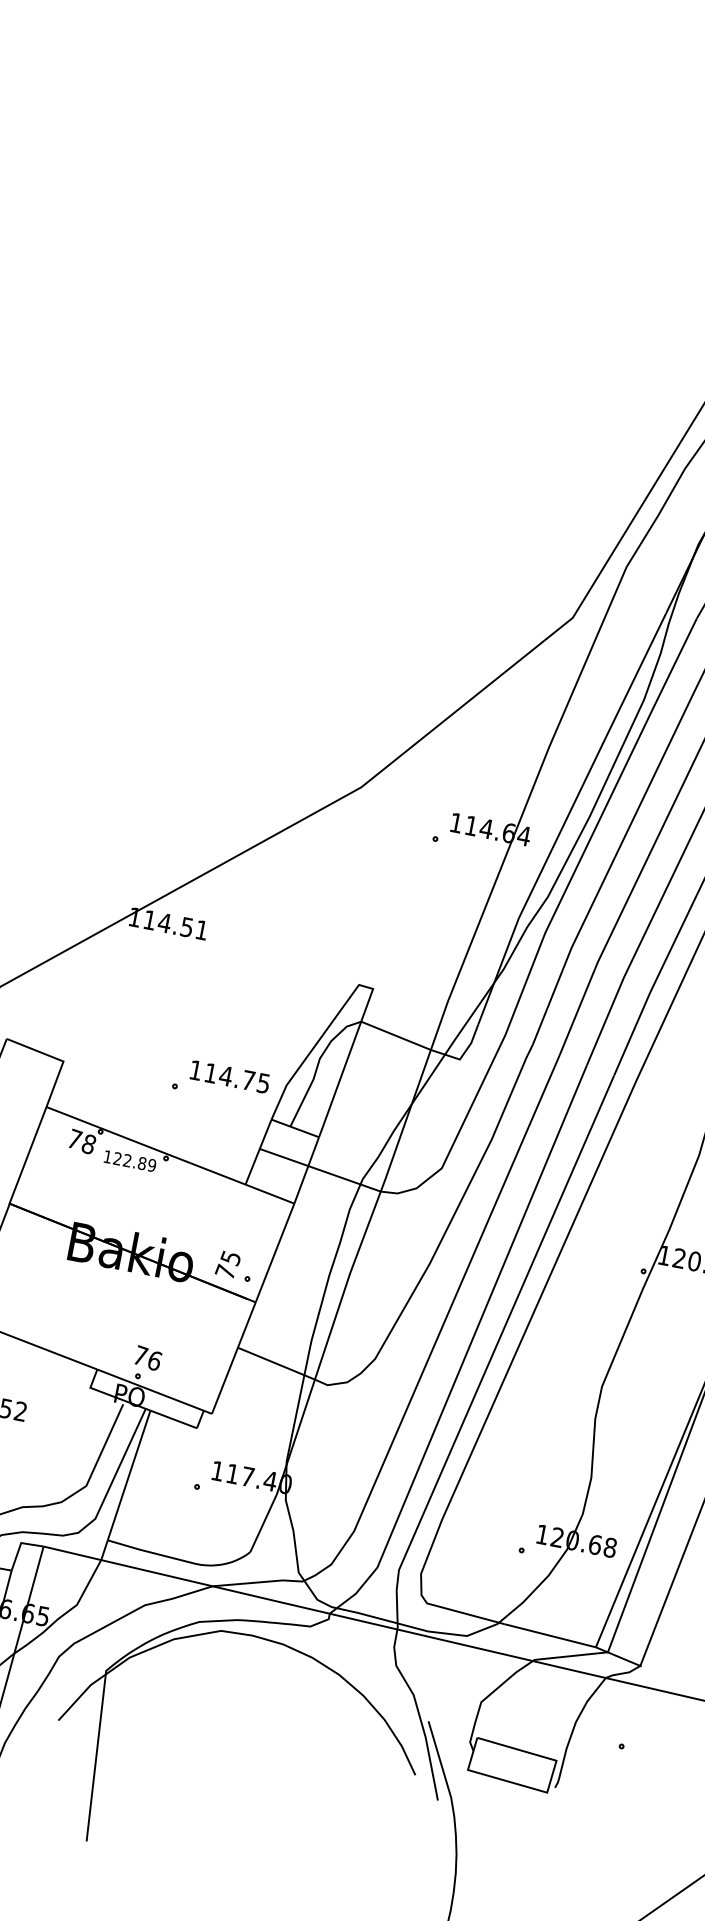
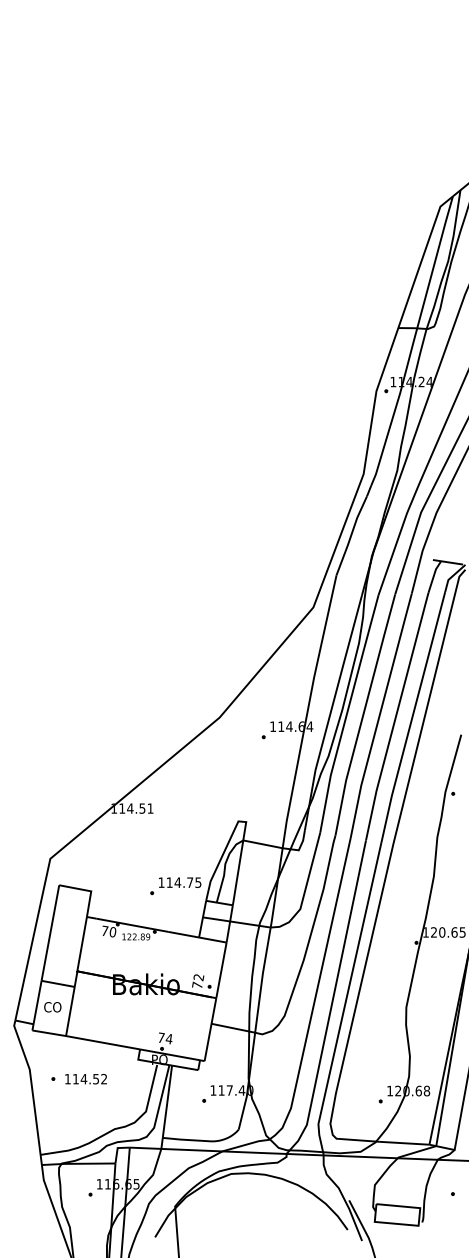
text: (88, 1144) -> (112, 932), 78 -> 70
text: (230, 1257) -> (198, 977), 75 -> 72
text: (153, 1359) -> (168, 1038), 76 -> 74

